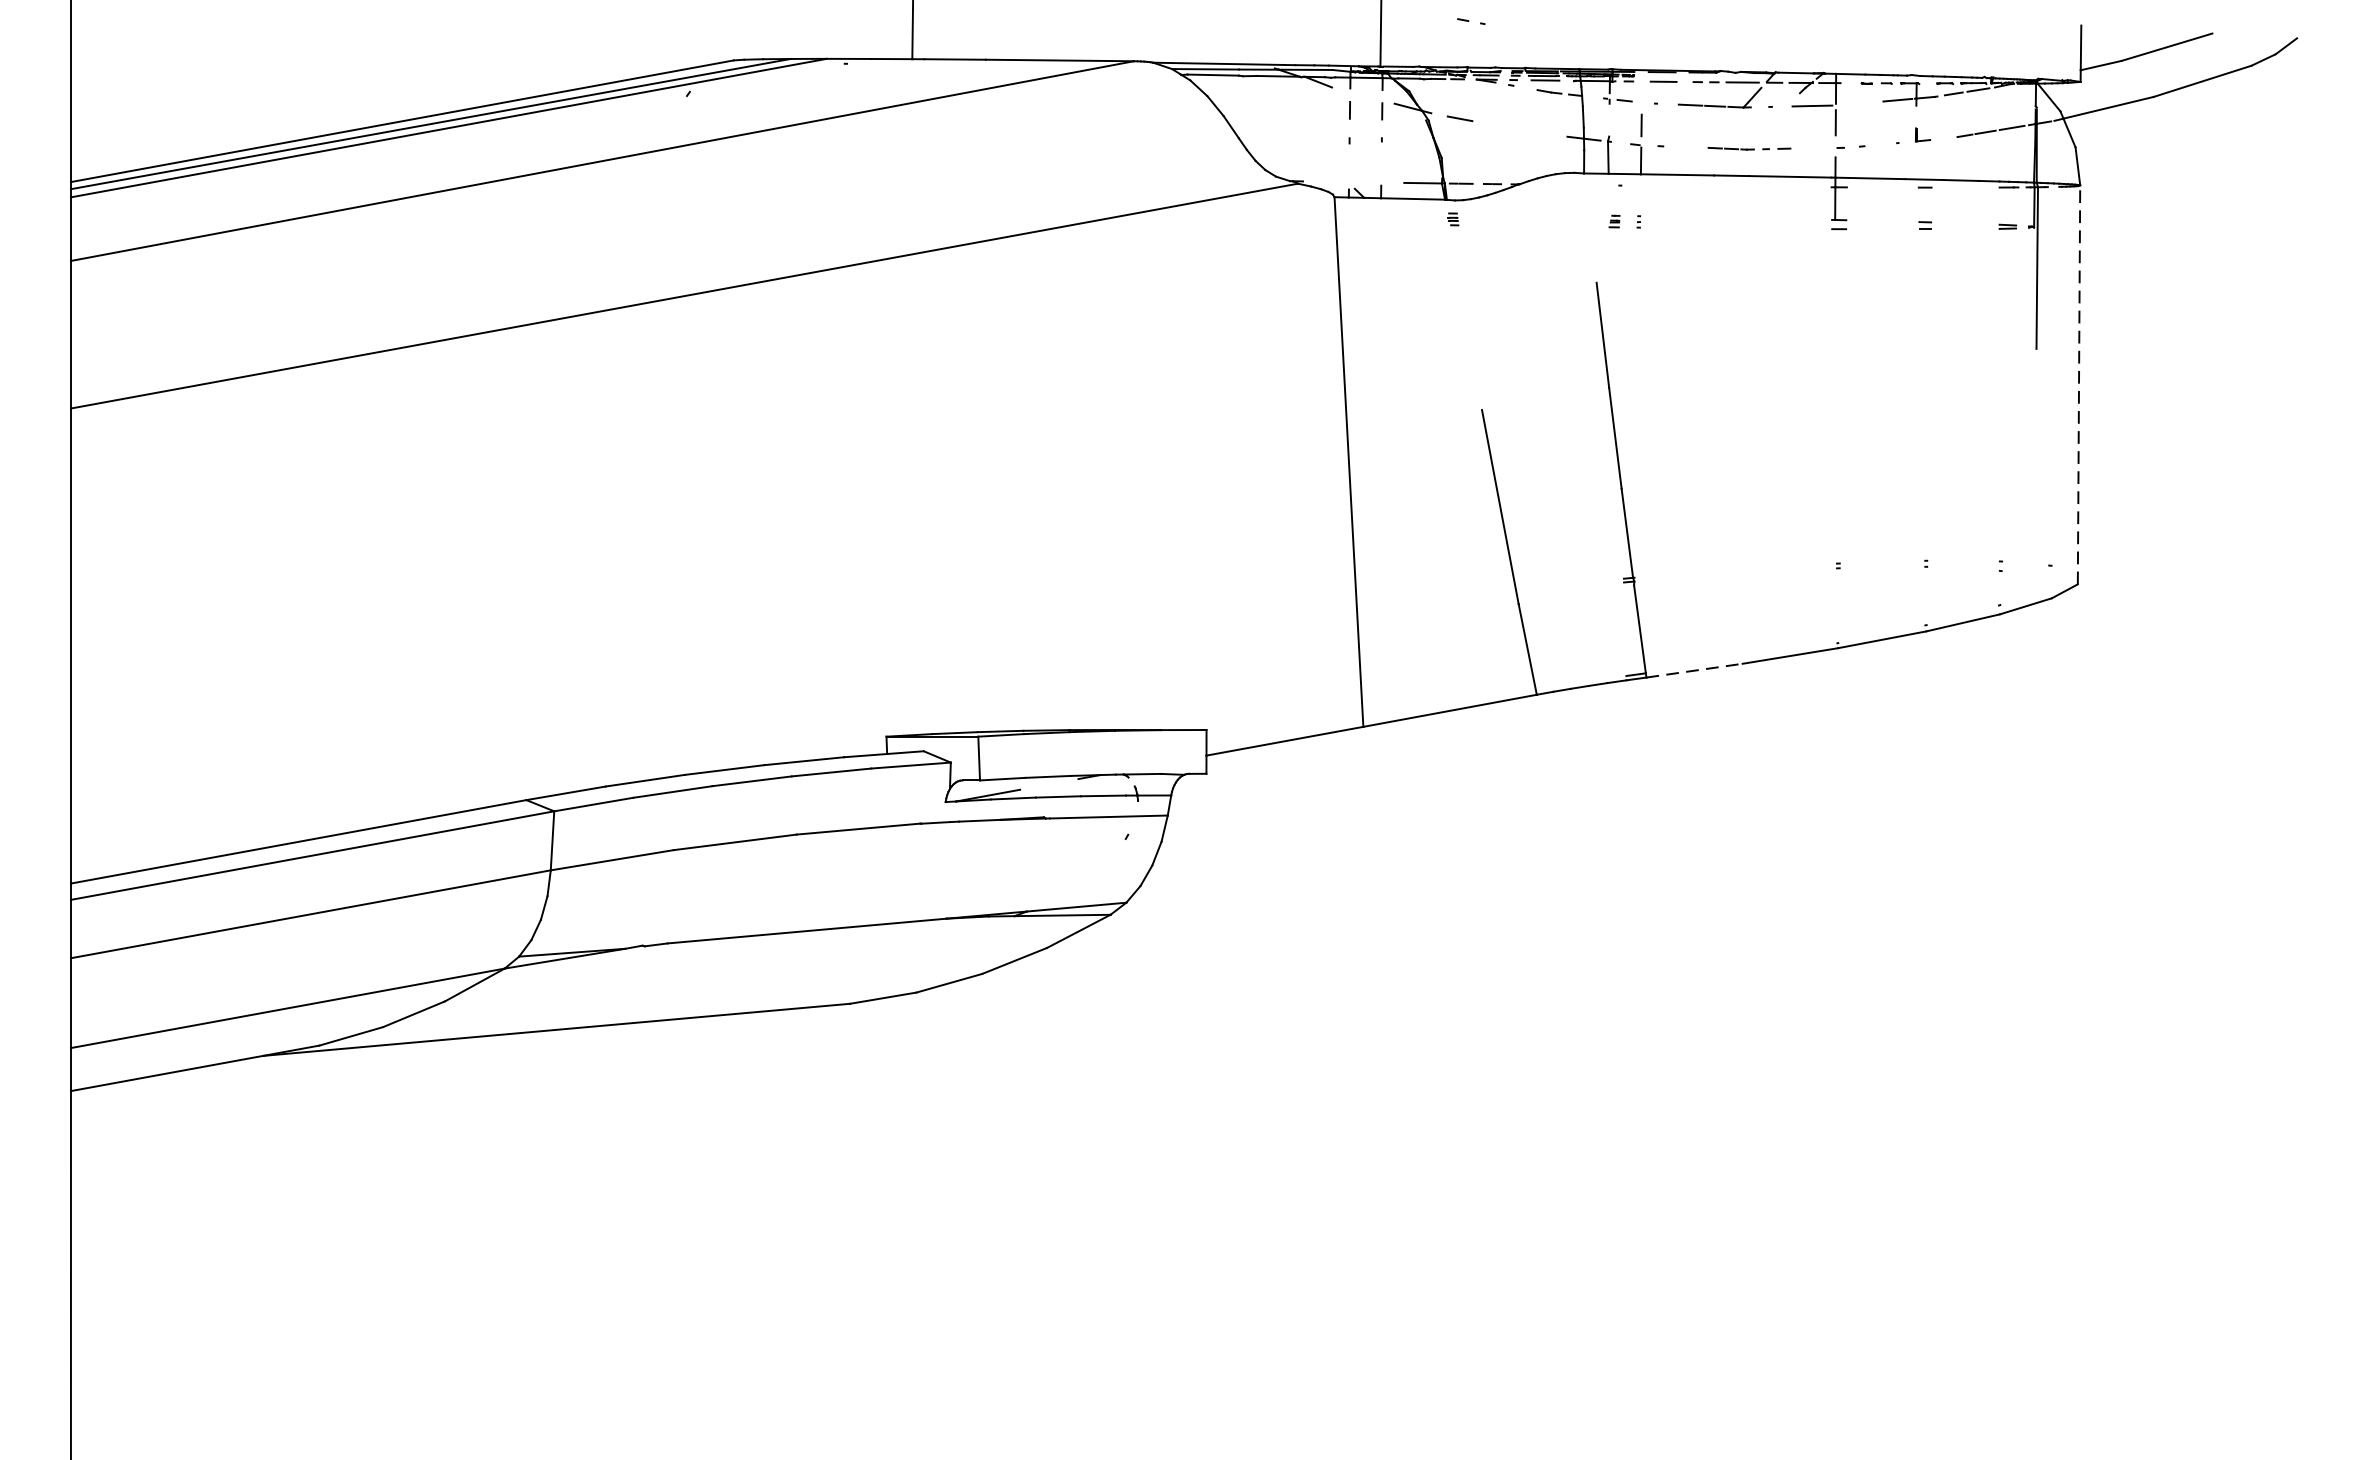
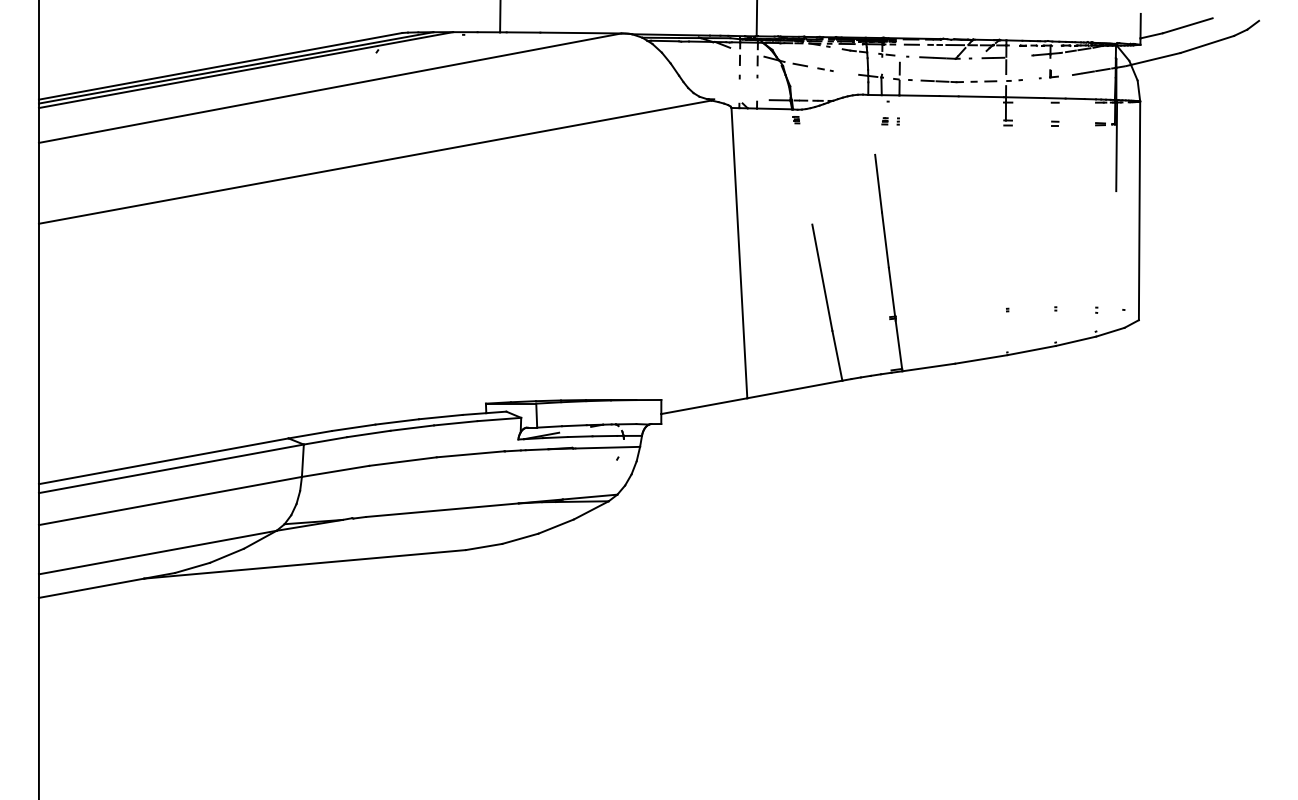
part: (1471, 21) -> (825, 69), moved
part: (1748, 148) -> (958, 81), size x1.67
line: (2078, 384) -> (1139, 210), dashed -> solid
line: (1693, 670) -> (928, 367), dashed -> solid

